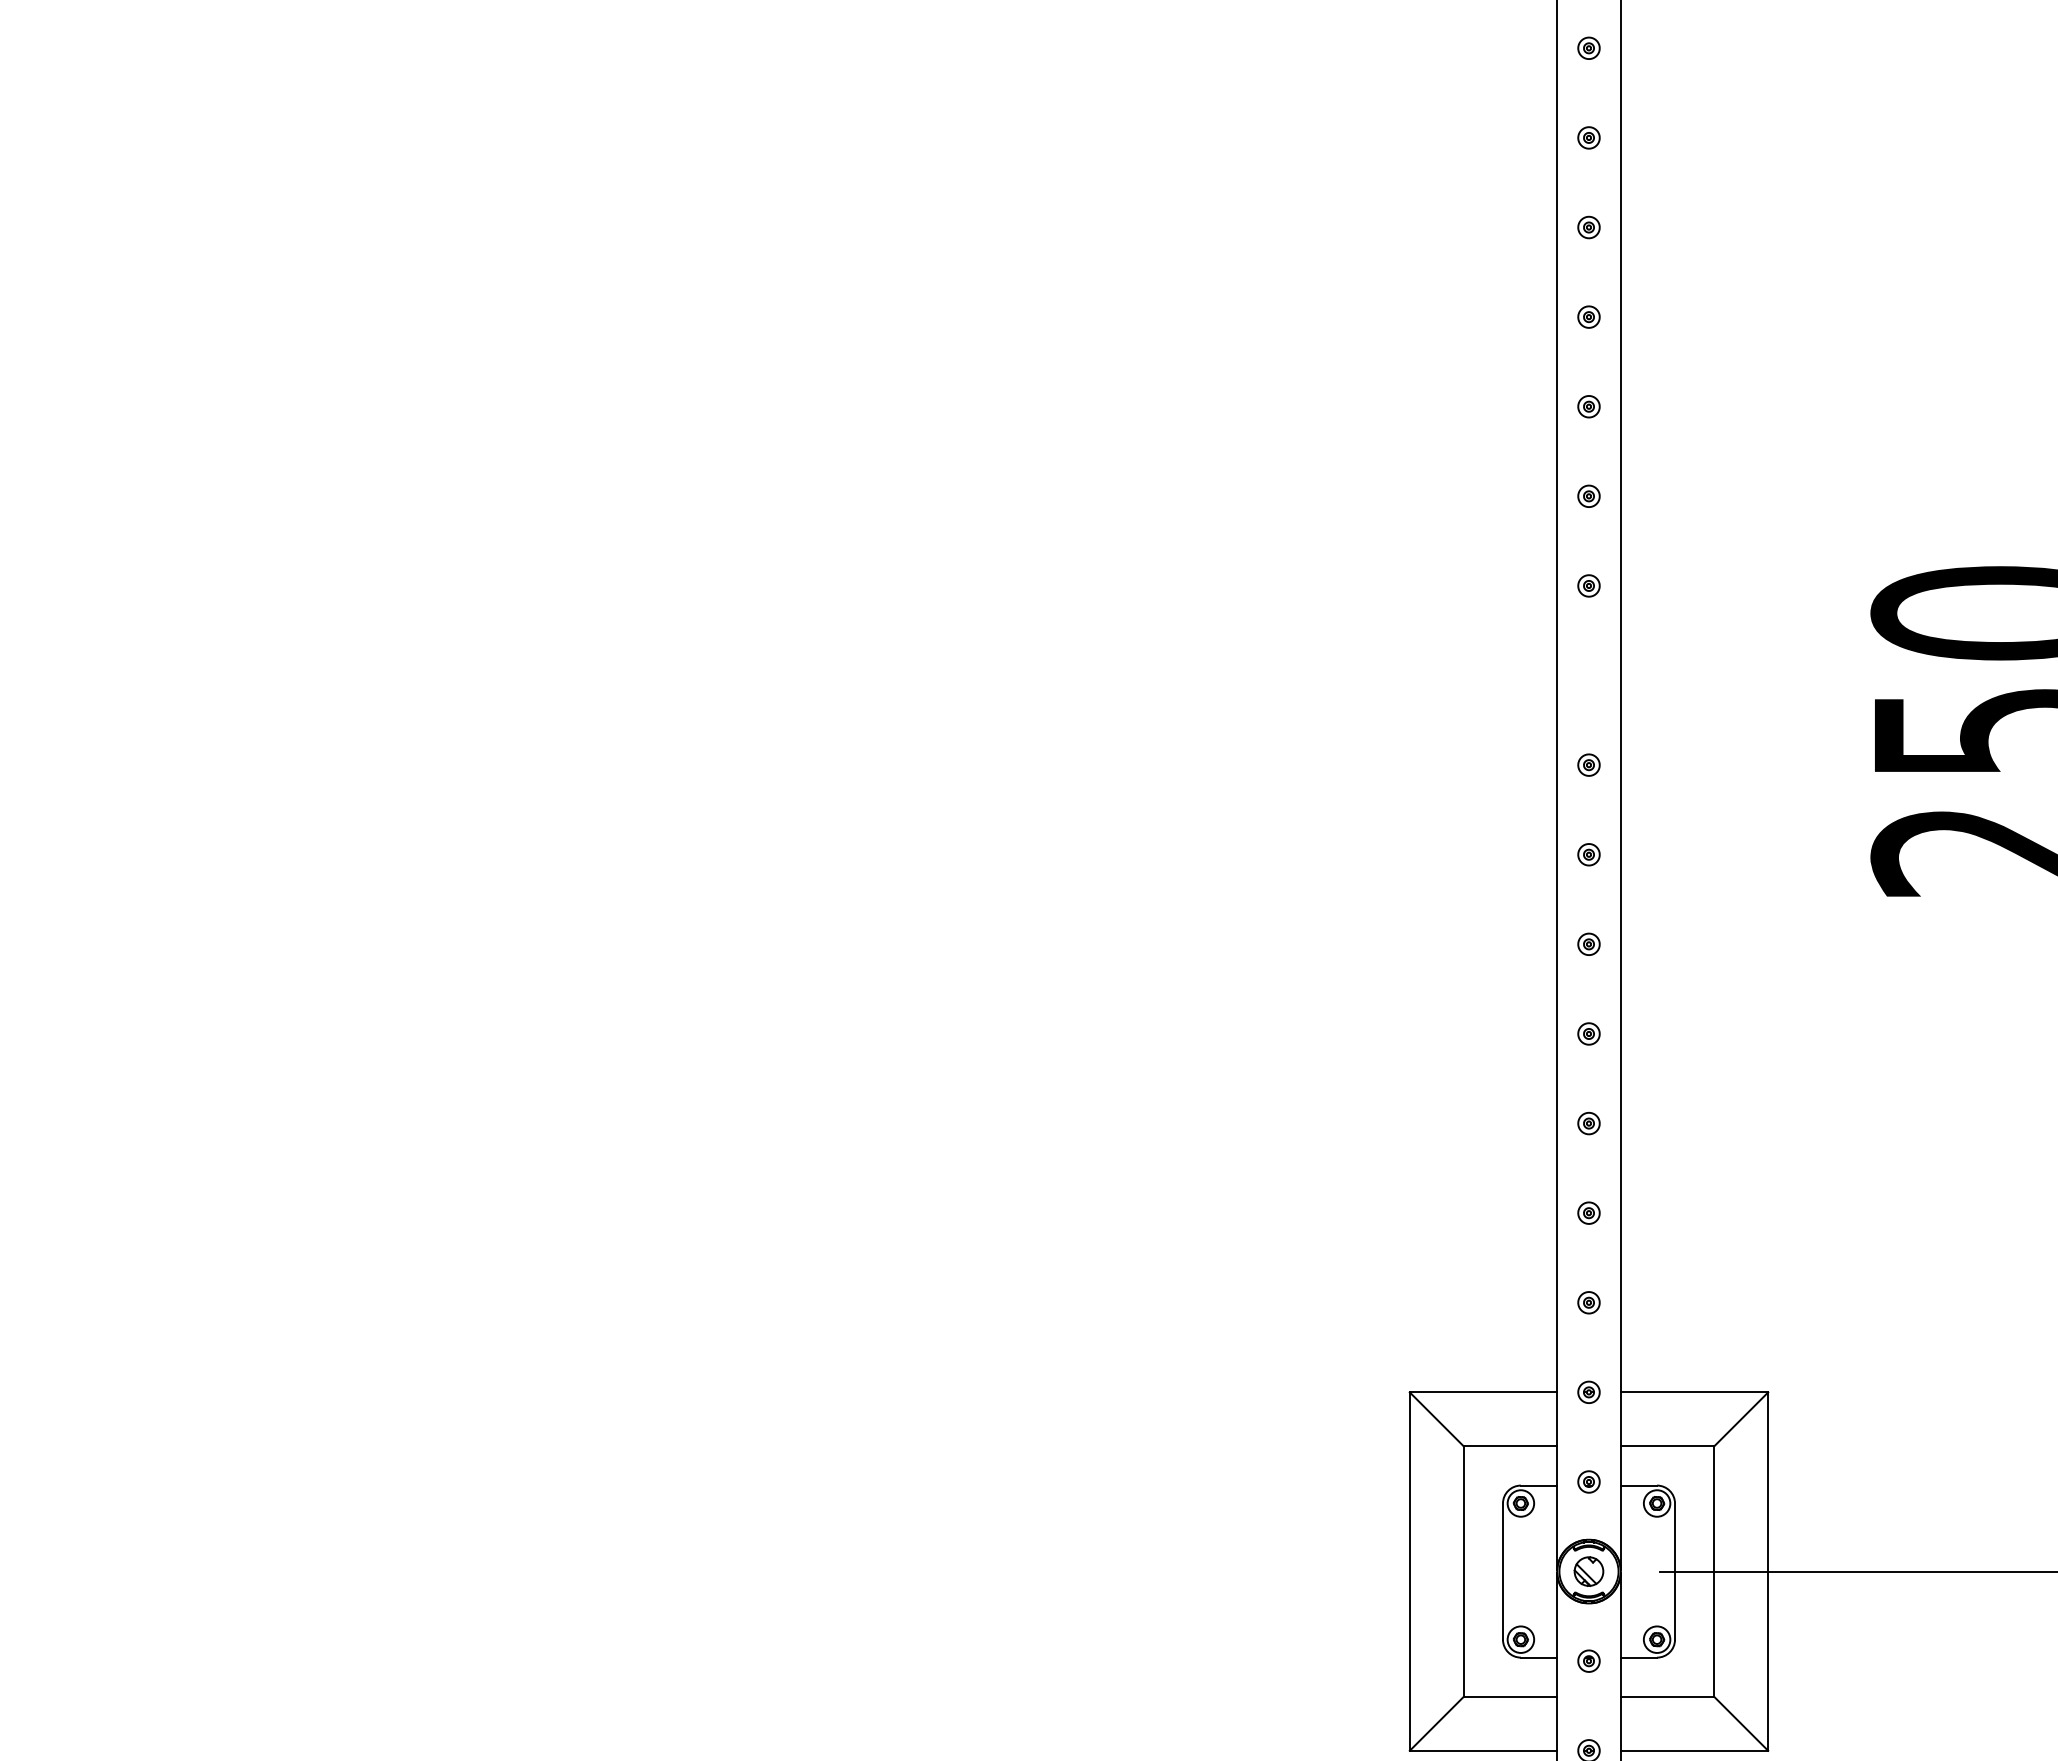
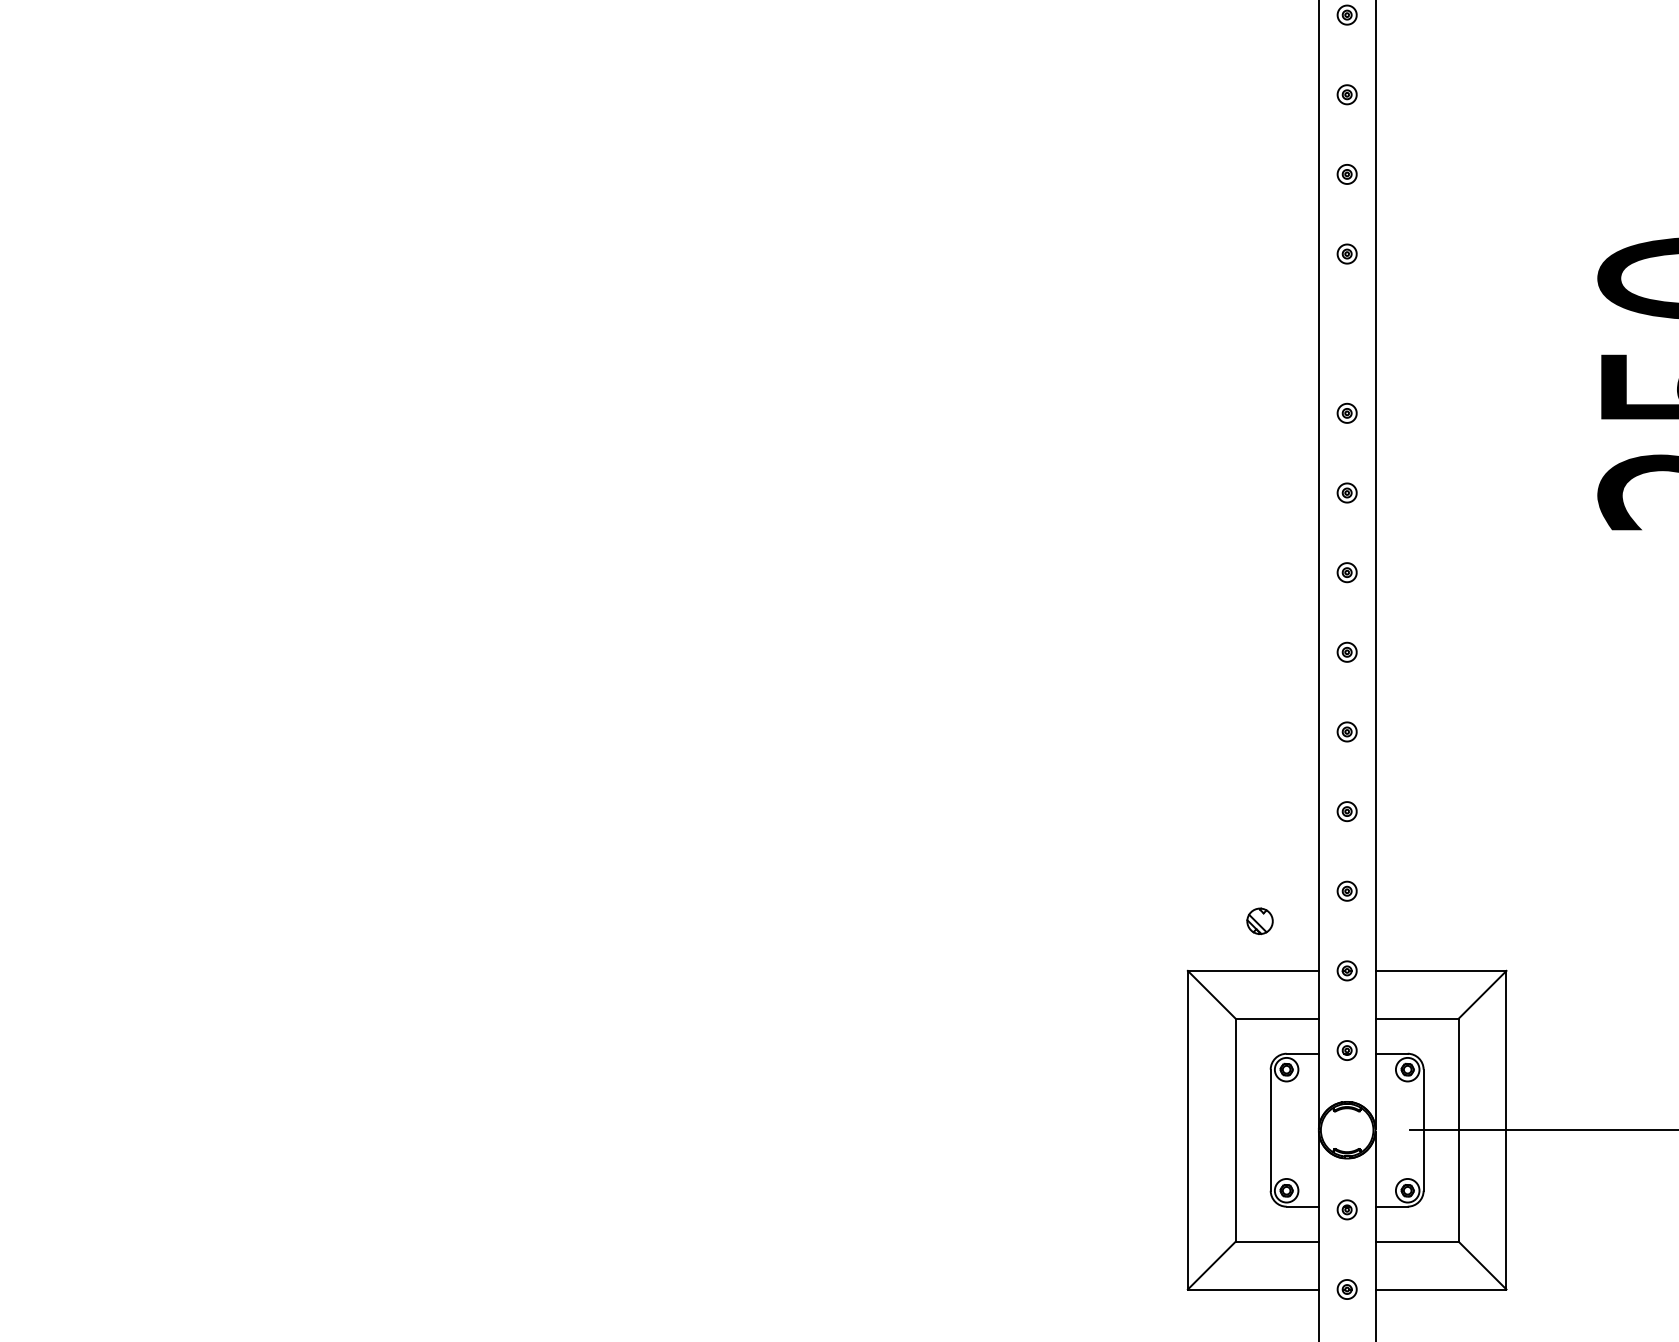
part: (1588, 1571) -> (1259, 921), moved

